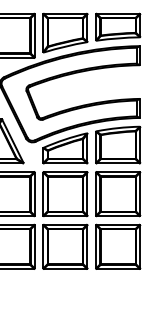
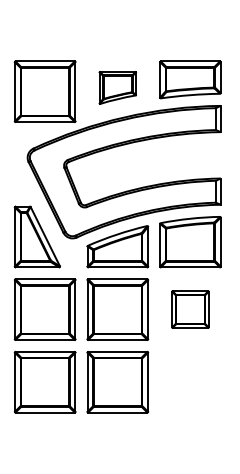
part: (65, 32) -> (117, 87), size x0.6
part: (118, 194) -> (190, 309), size x0.6
part: (118, 247) -> (190, 382), removed

